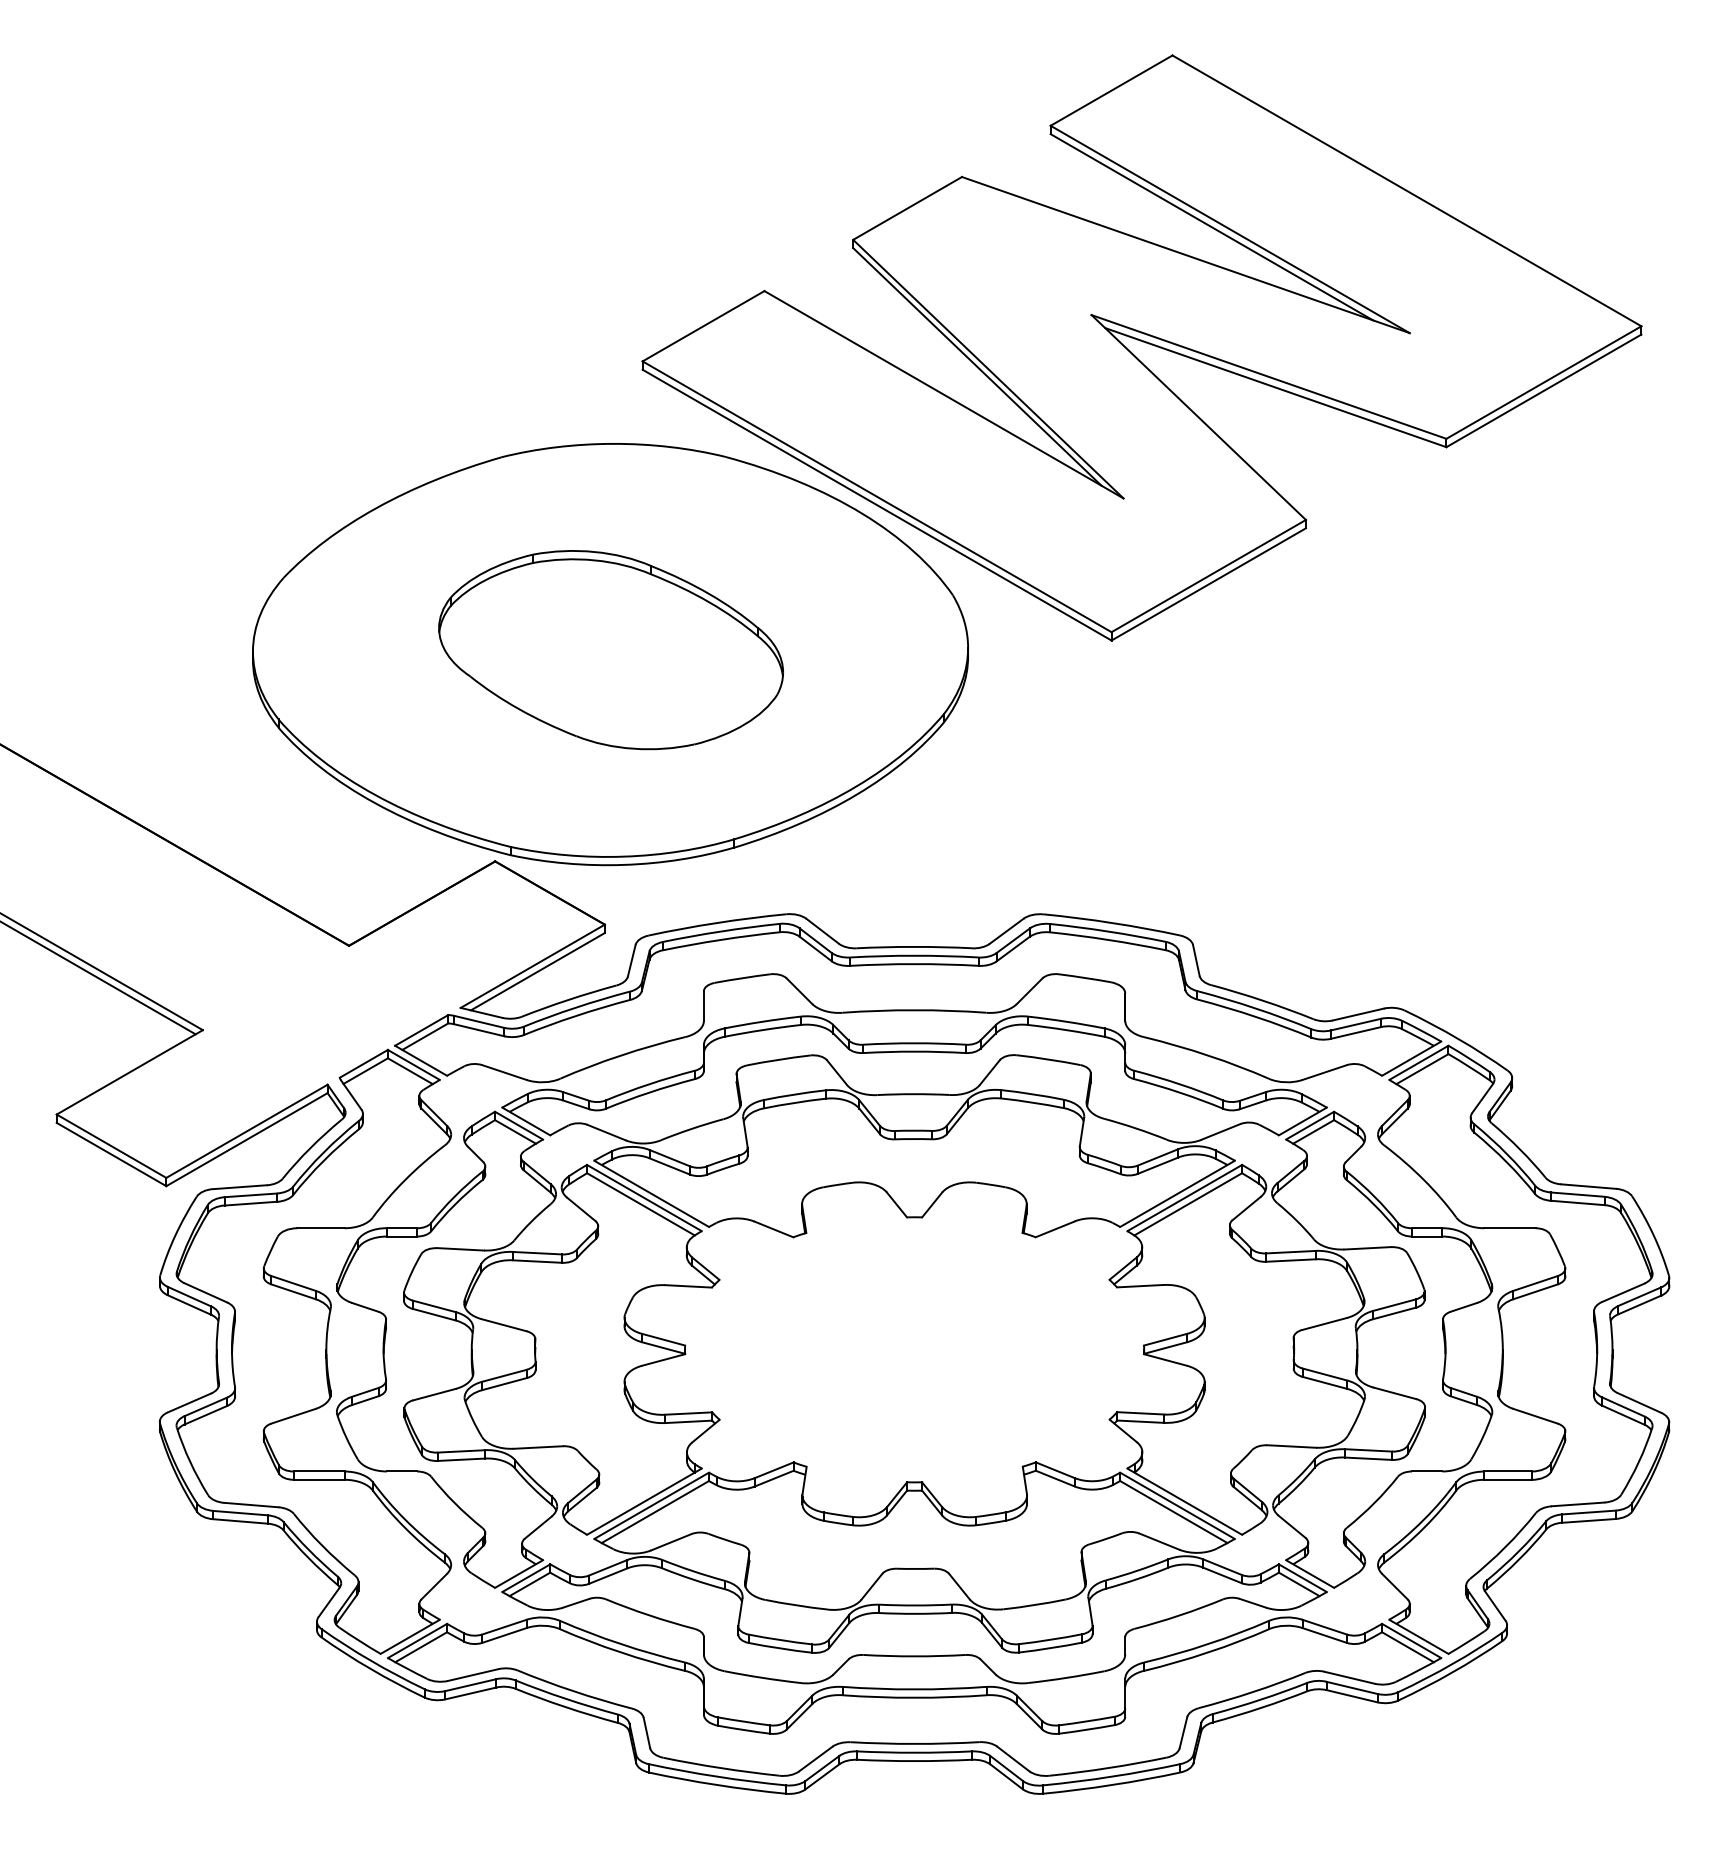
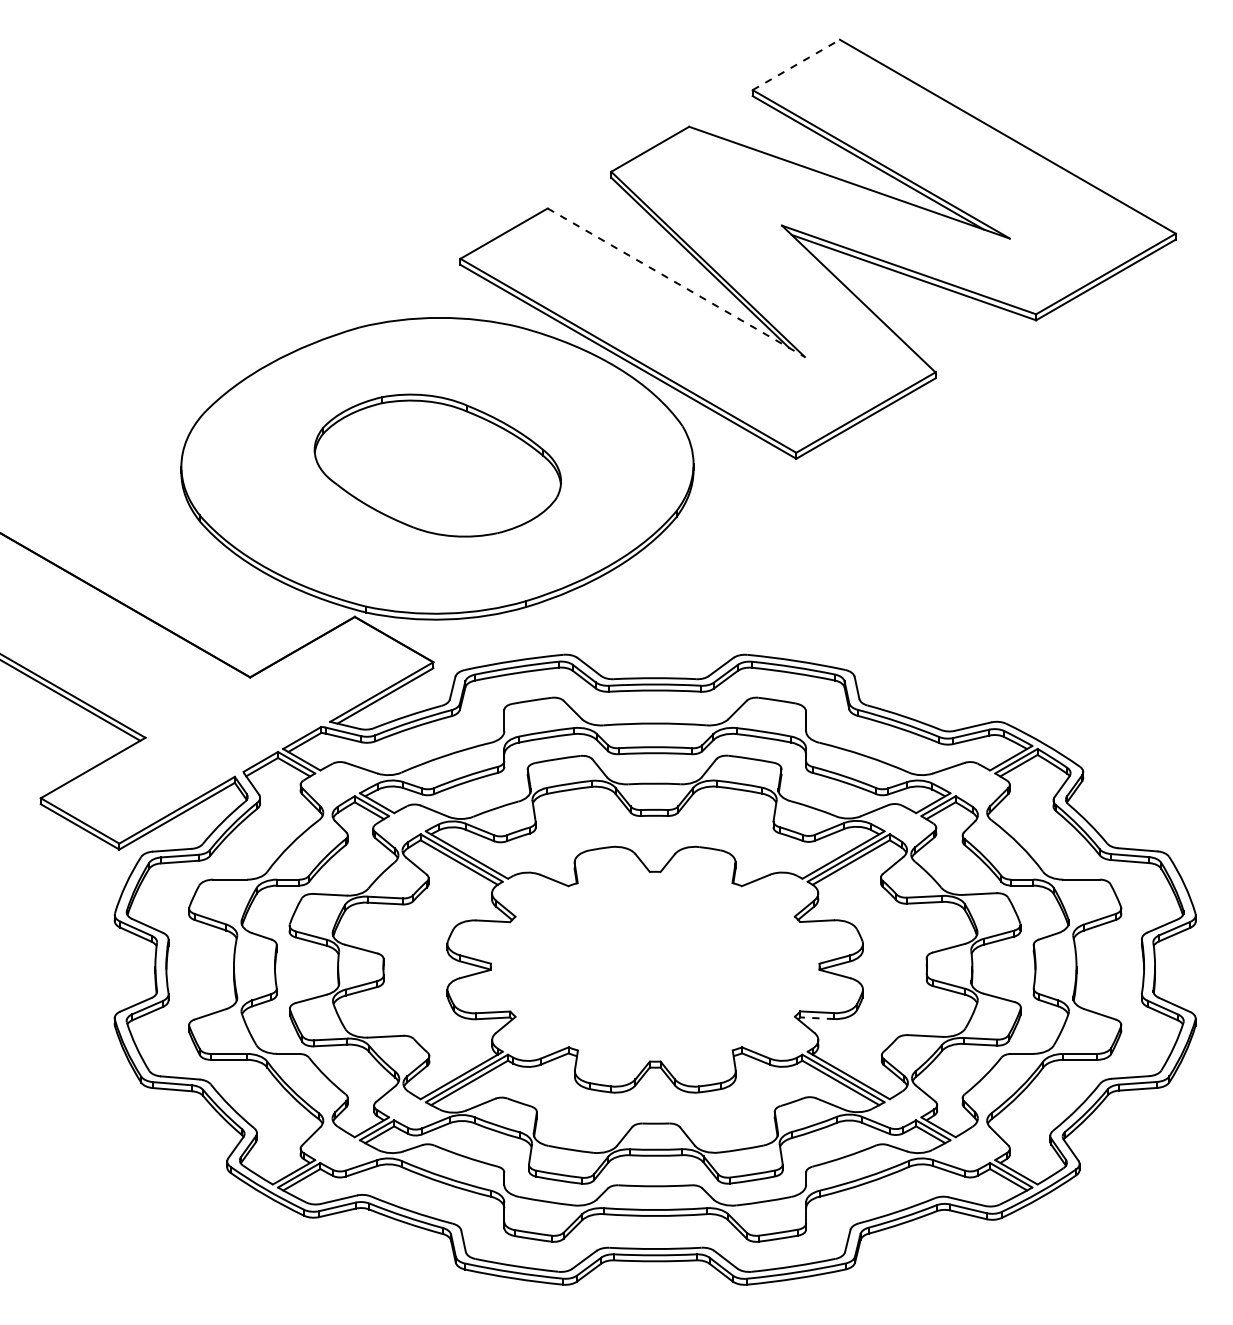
line: (1112, 90) -> (796, 64), solid -> dashed
line: (944, 395) -> (676, 283), solid -> dashed
line: (1140, 1421) -> (817, 1018), solid -> dashed

